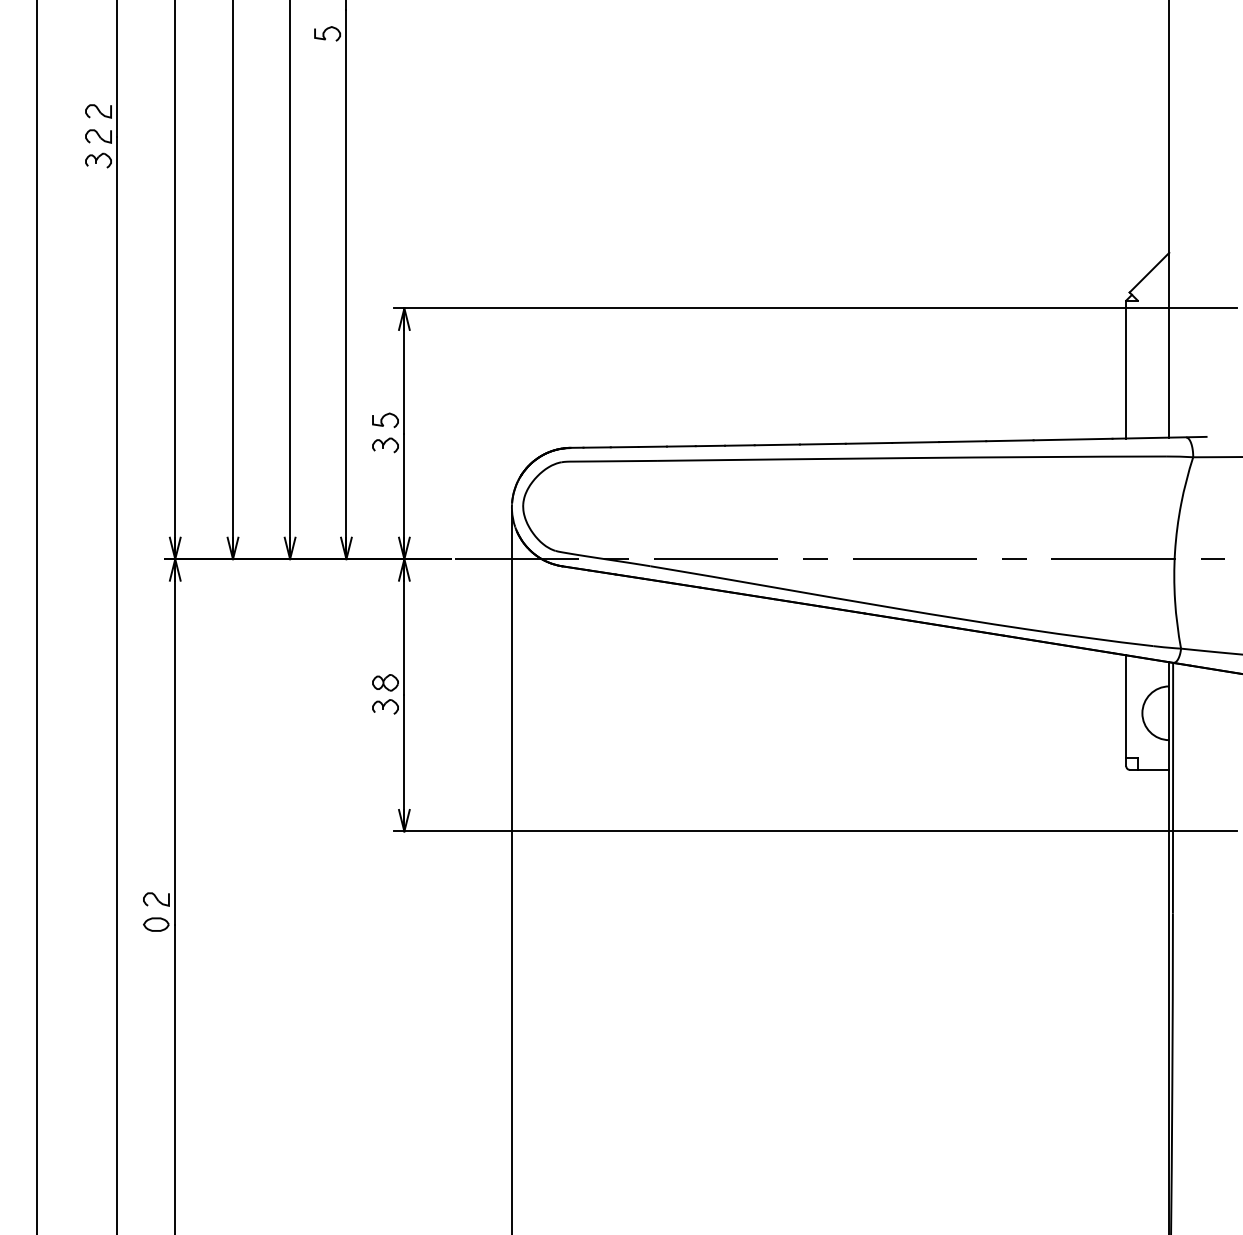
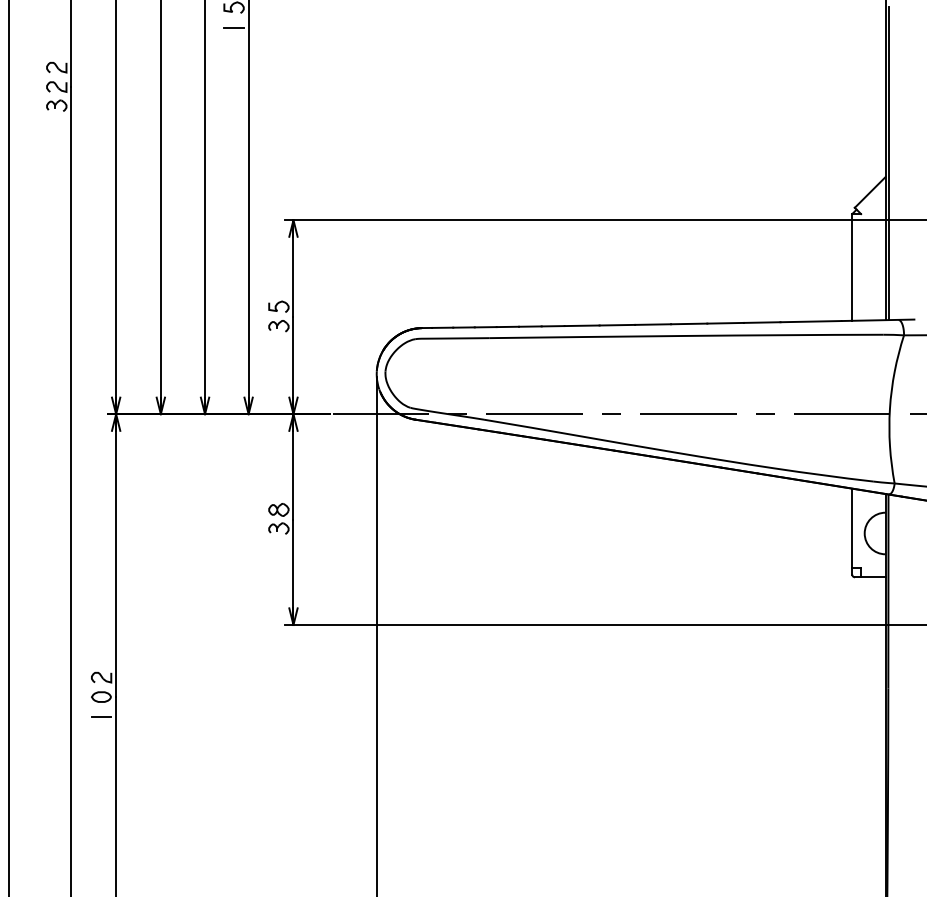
line: (327, 59) -> (233, 27), added
line: (1173, 234) -> (888, 162), added
line: (155, 949) -> (100, 716), added

